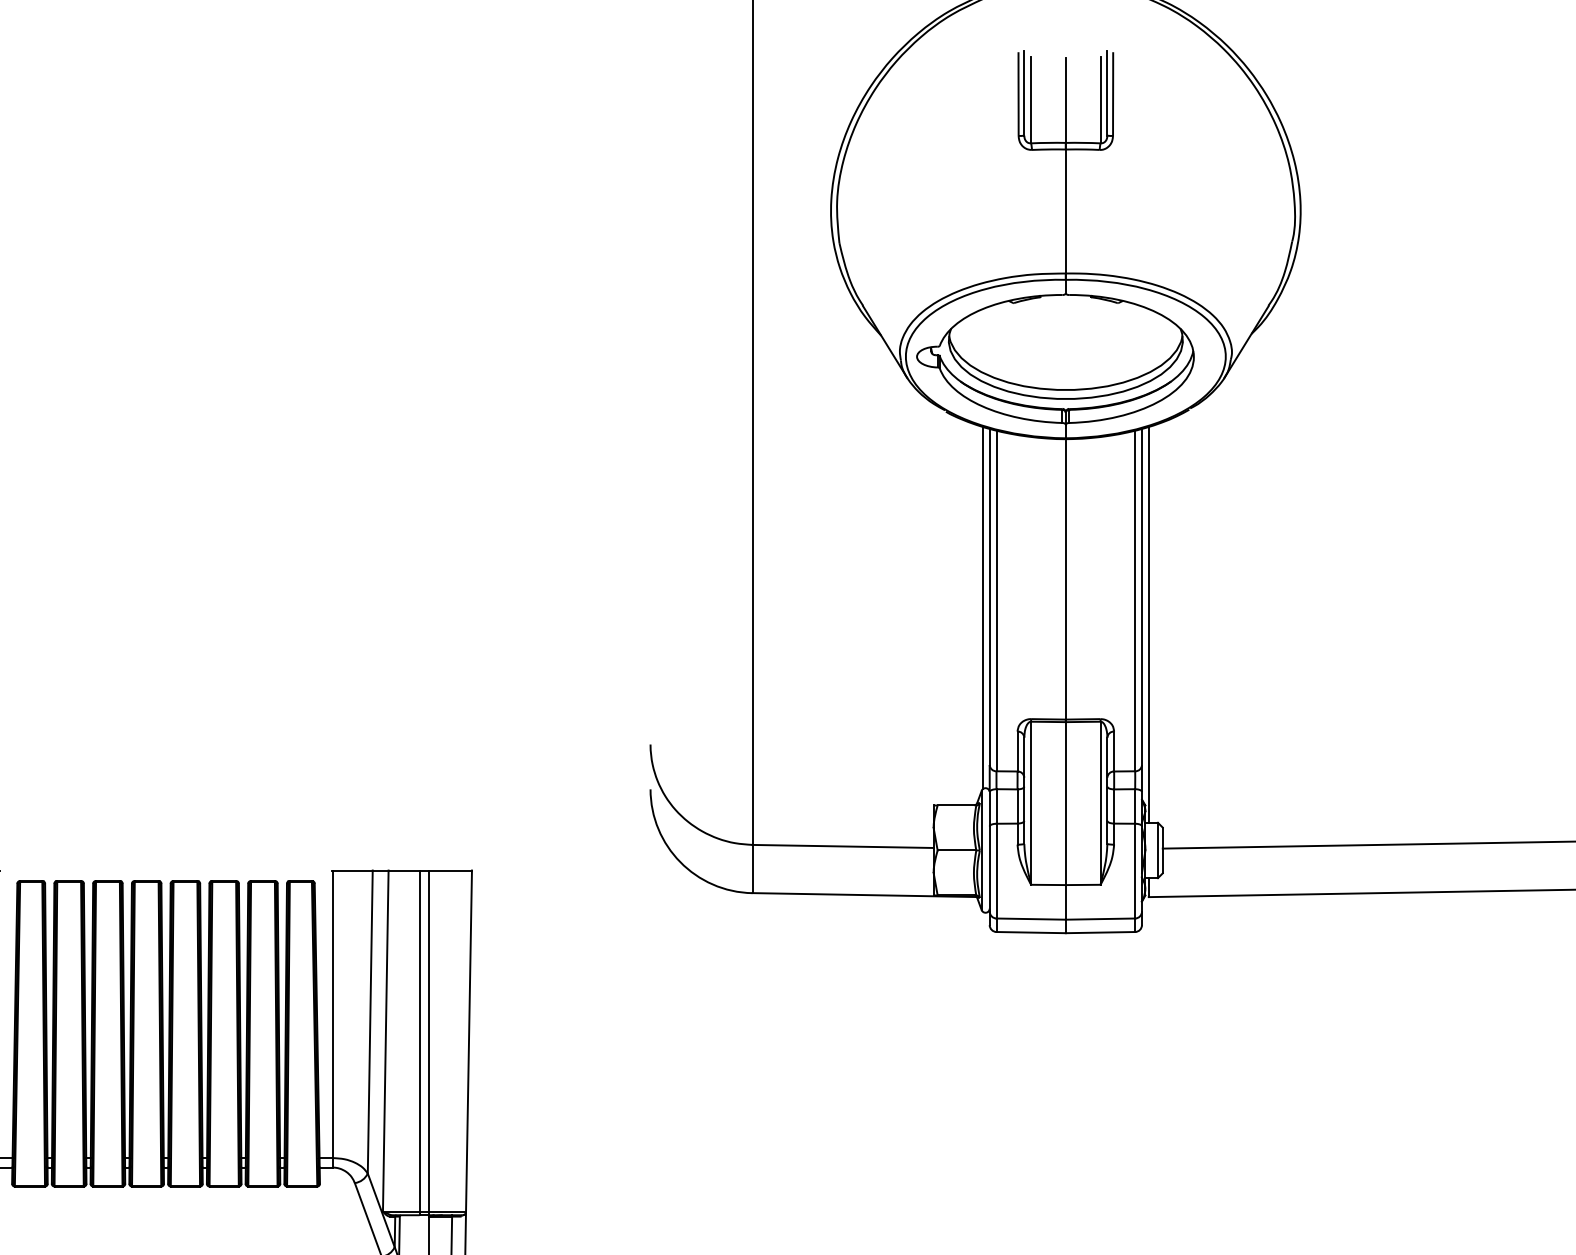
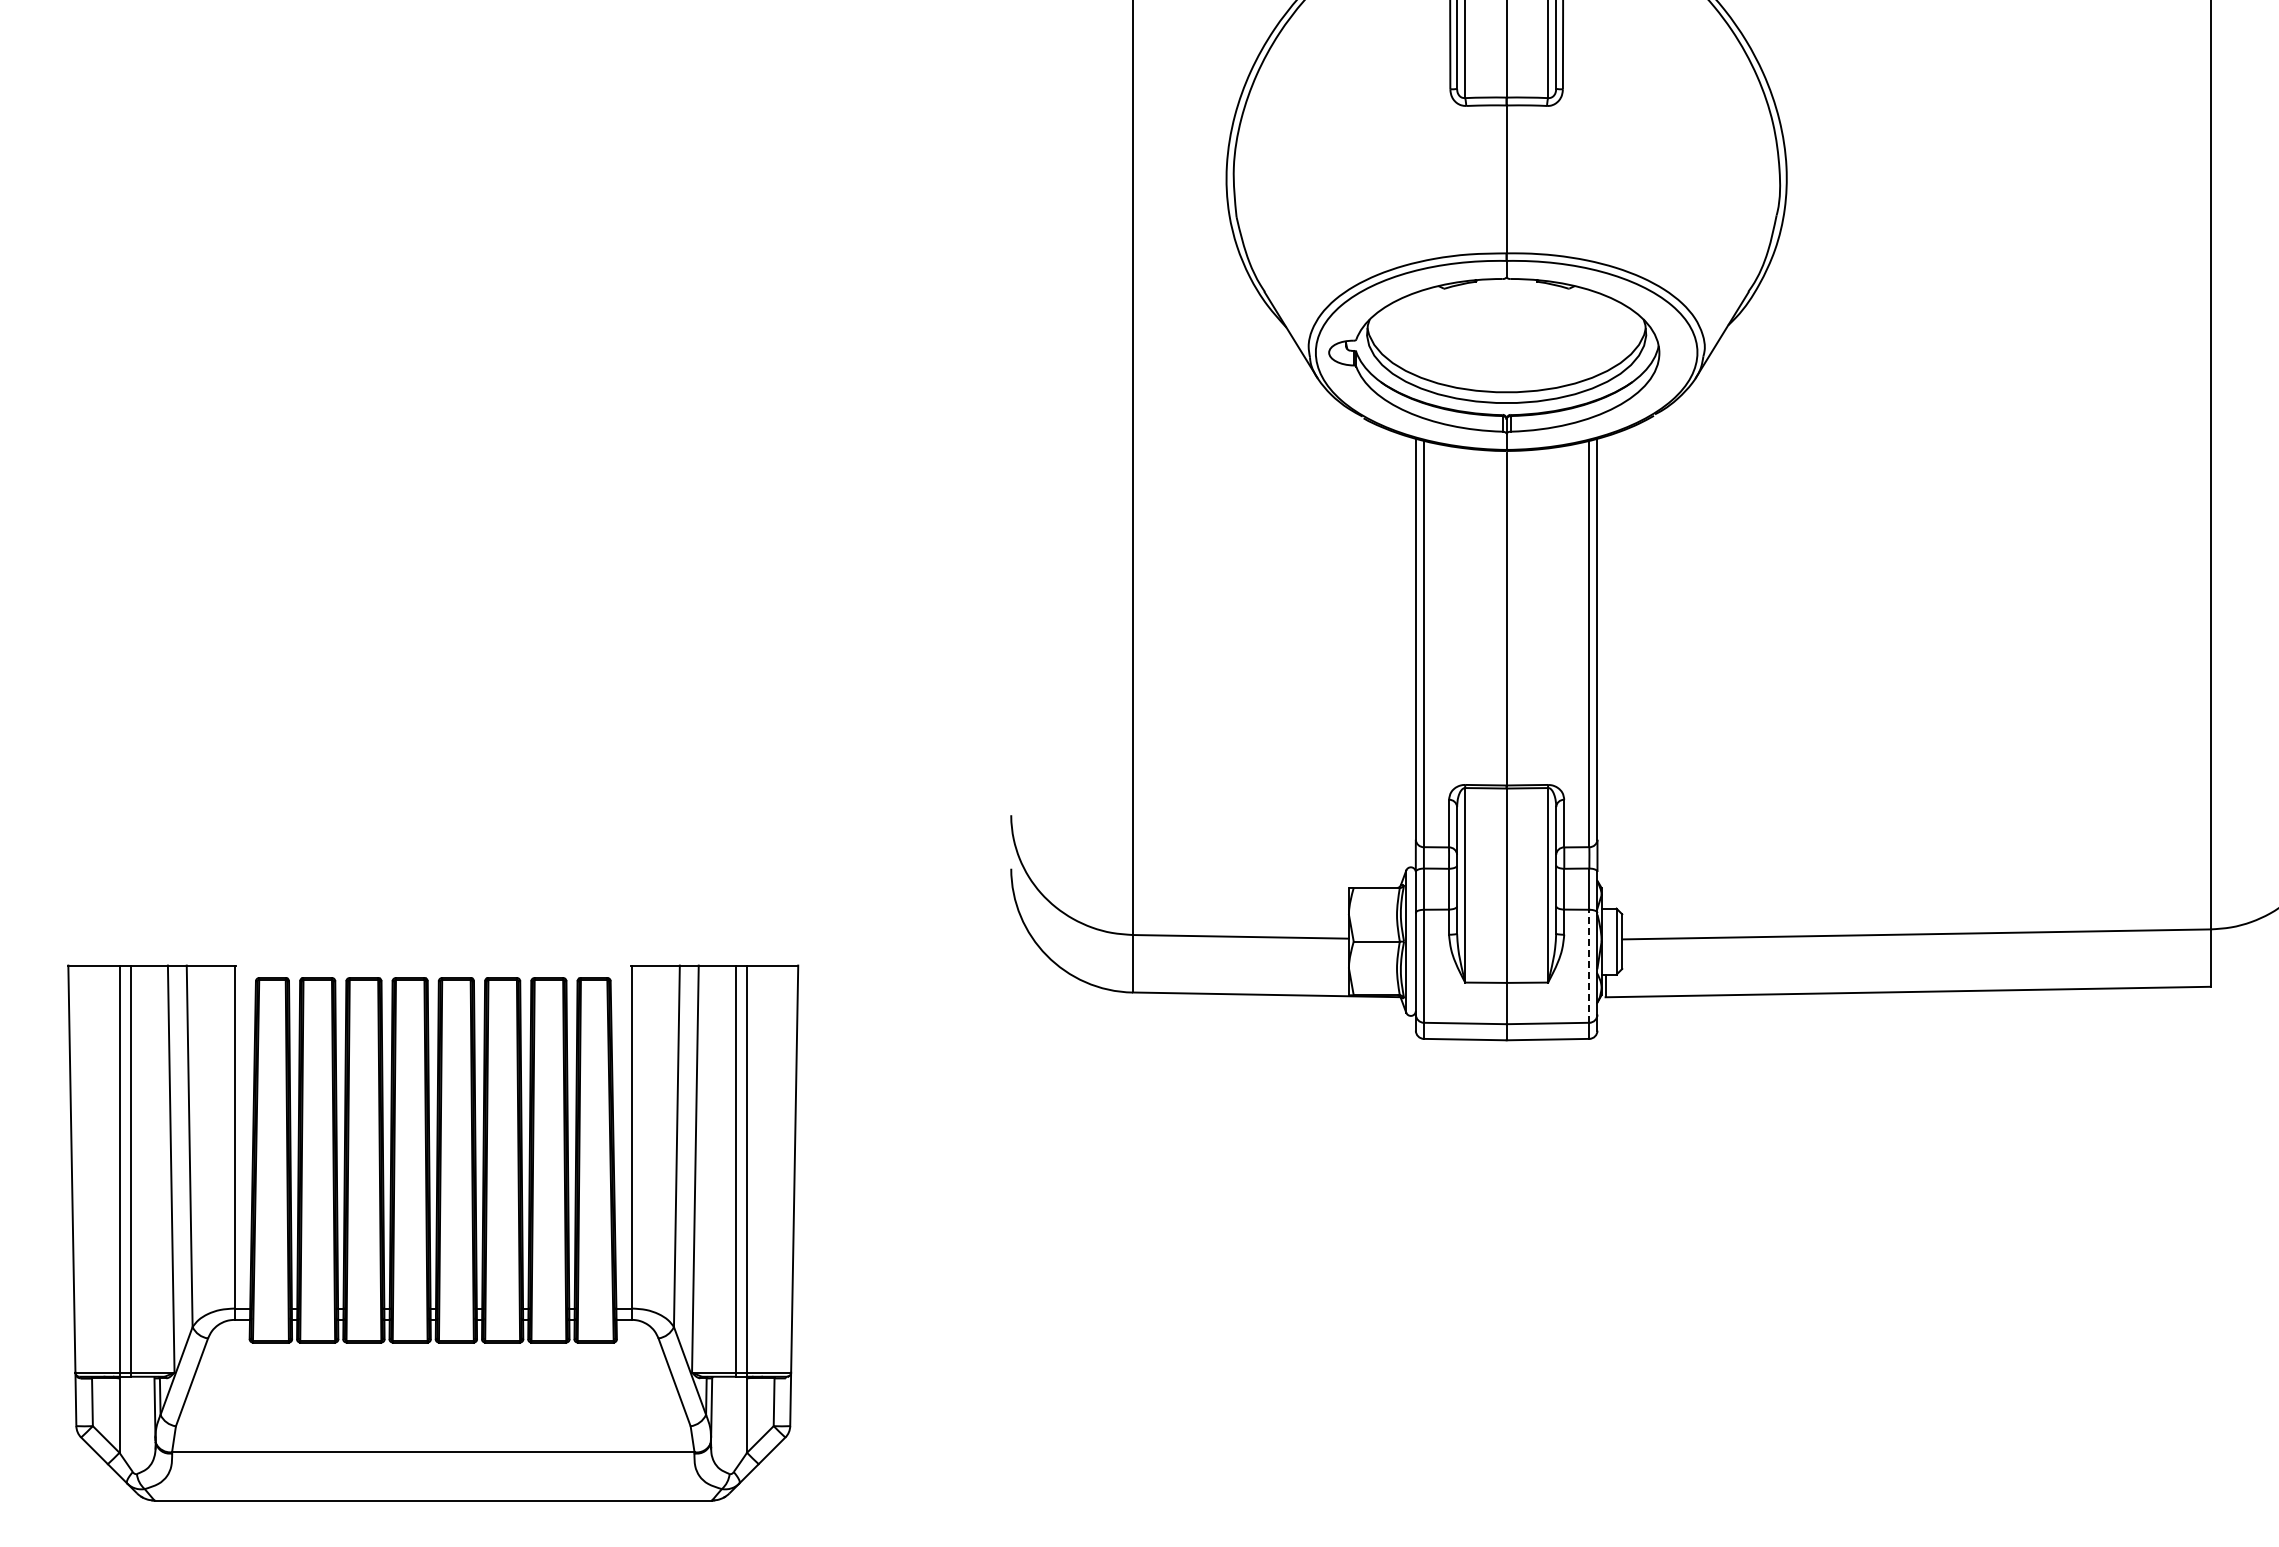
line: (982, 608) -> (1407, 652), removed
line: (1148, 624) -> (1605, 672), removed
line: (1135, 871) -> (1589, 966), solid -> dashed

